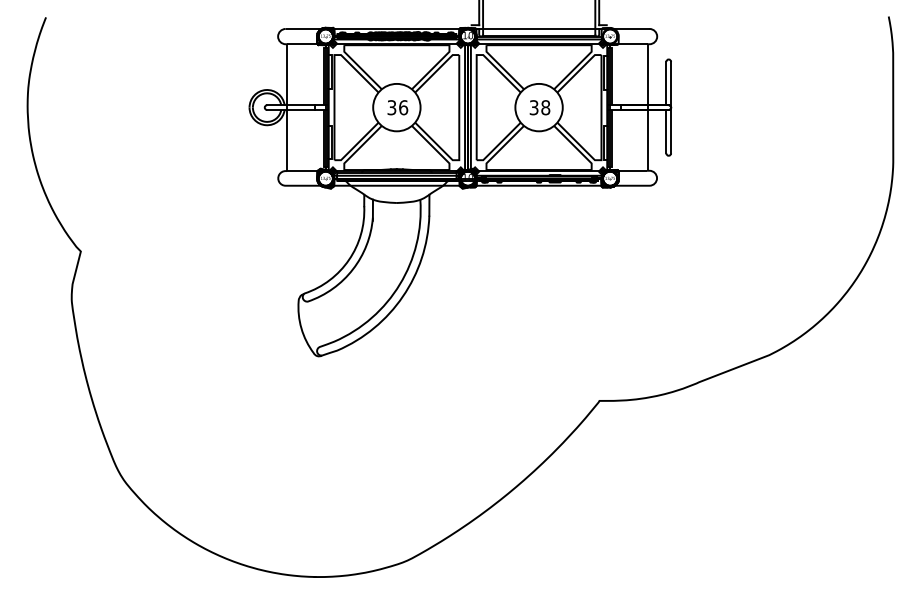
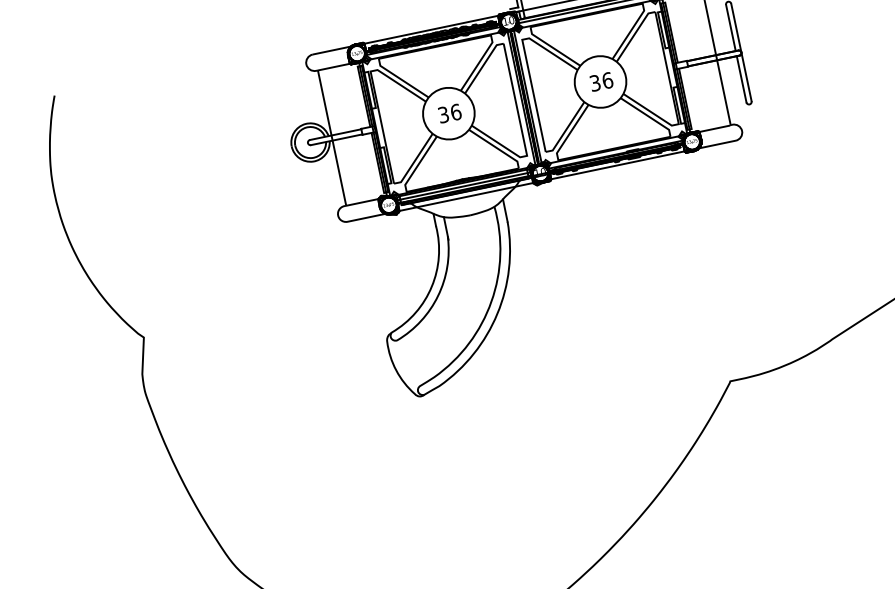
text: (545, 107) -> (607, 80), 38 -> 36

